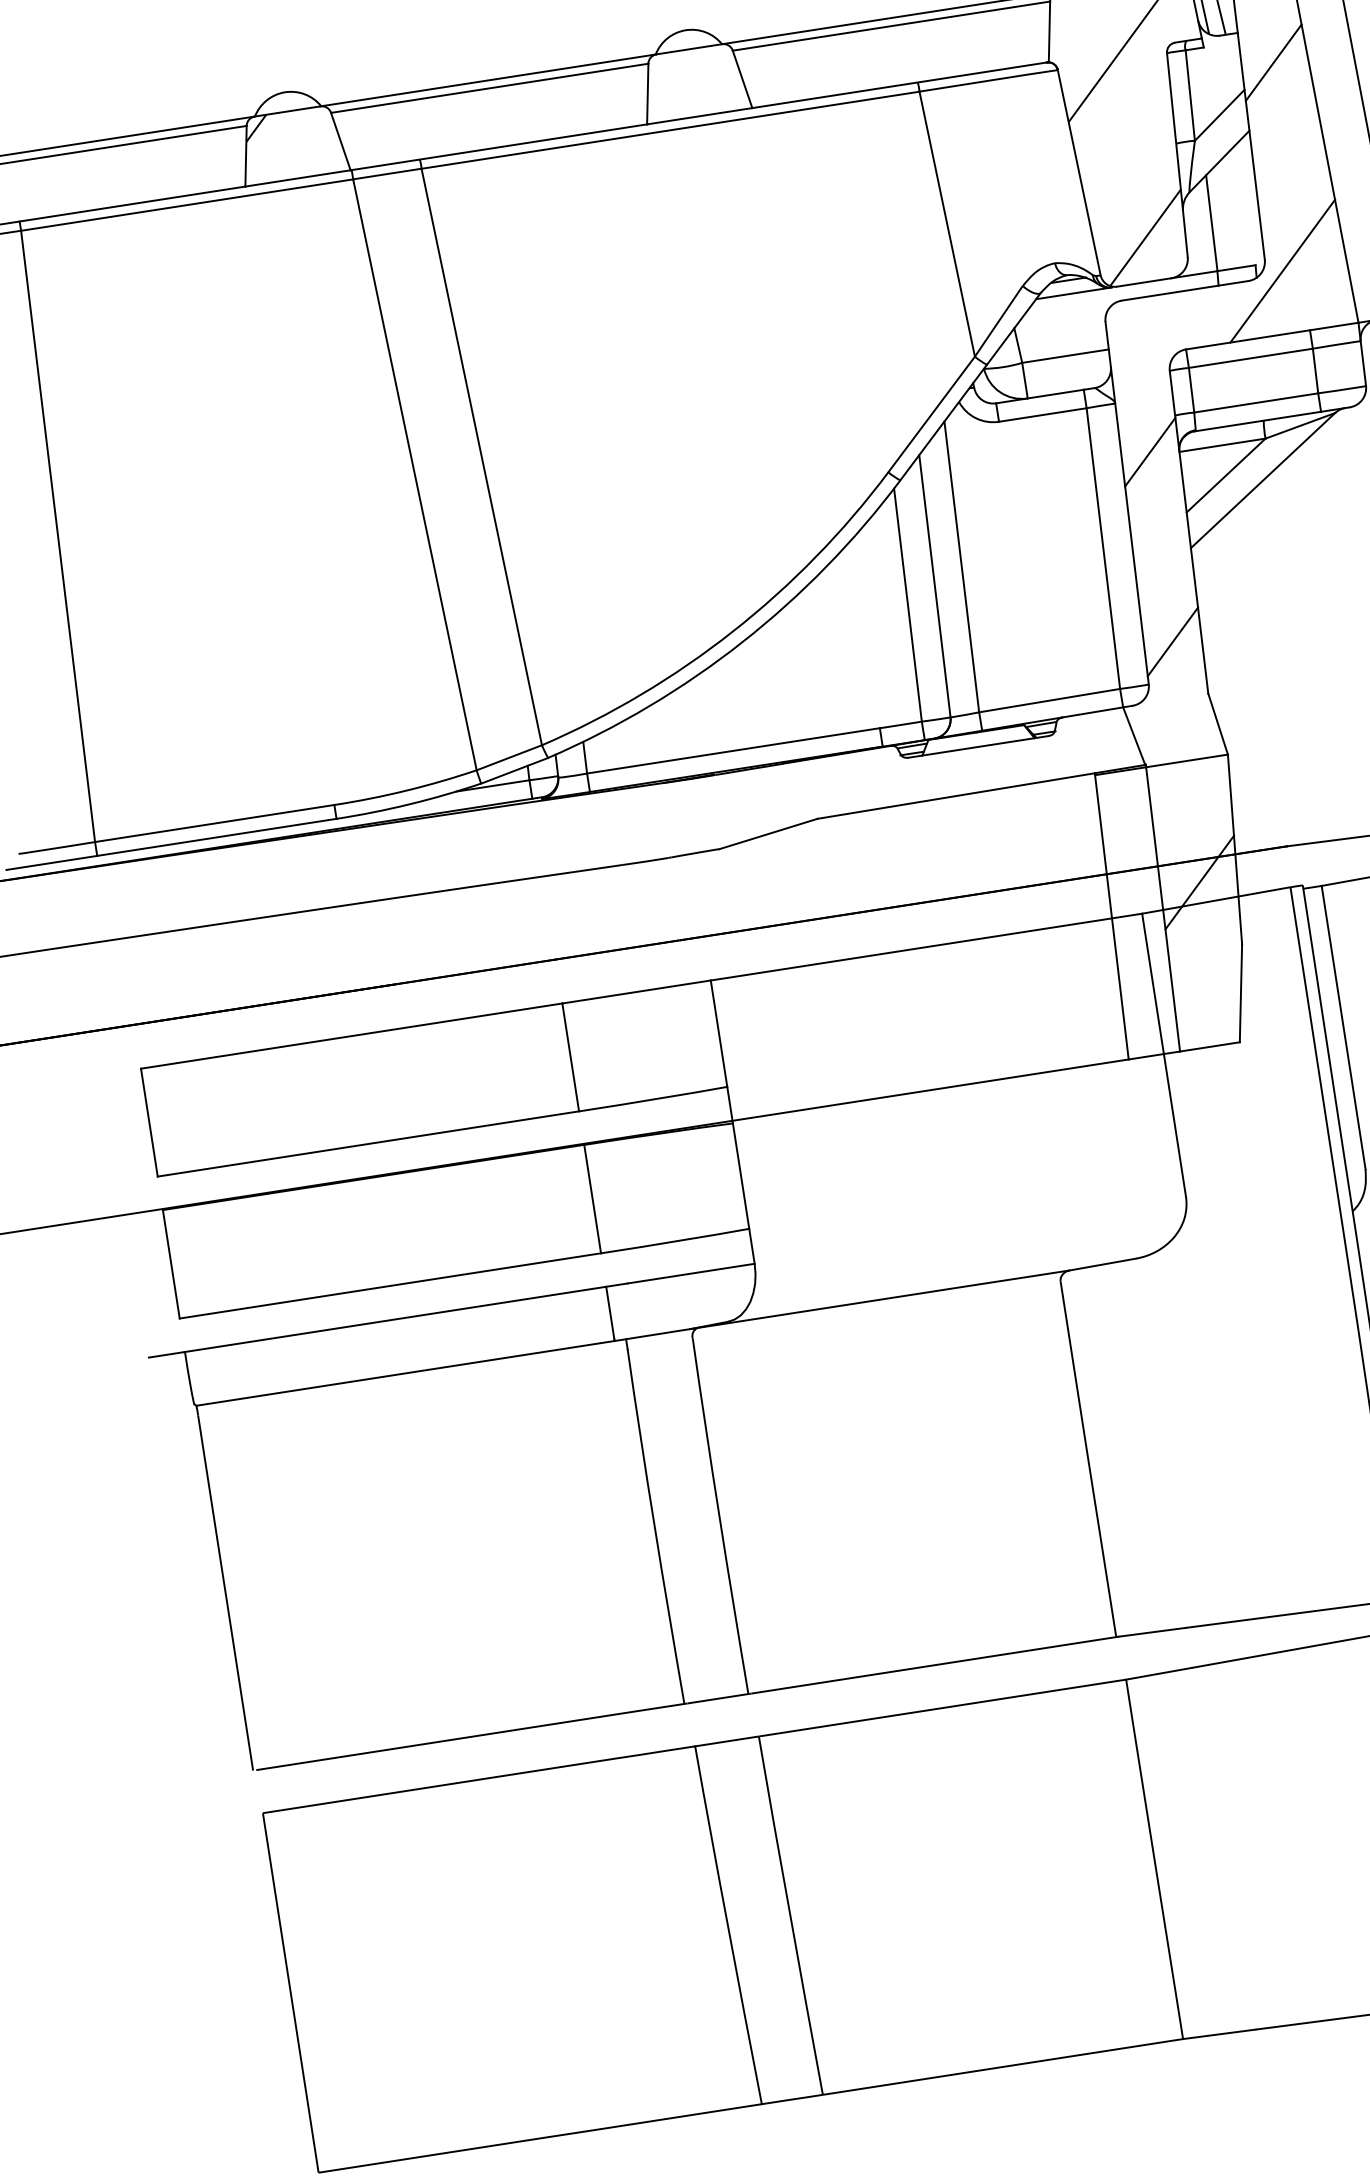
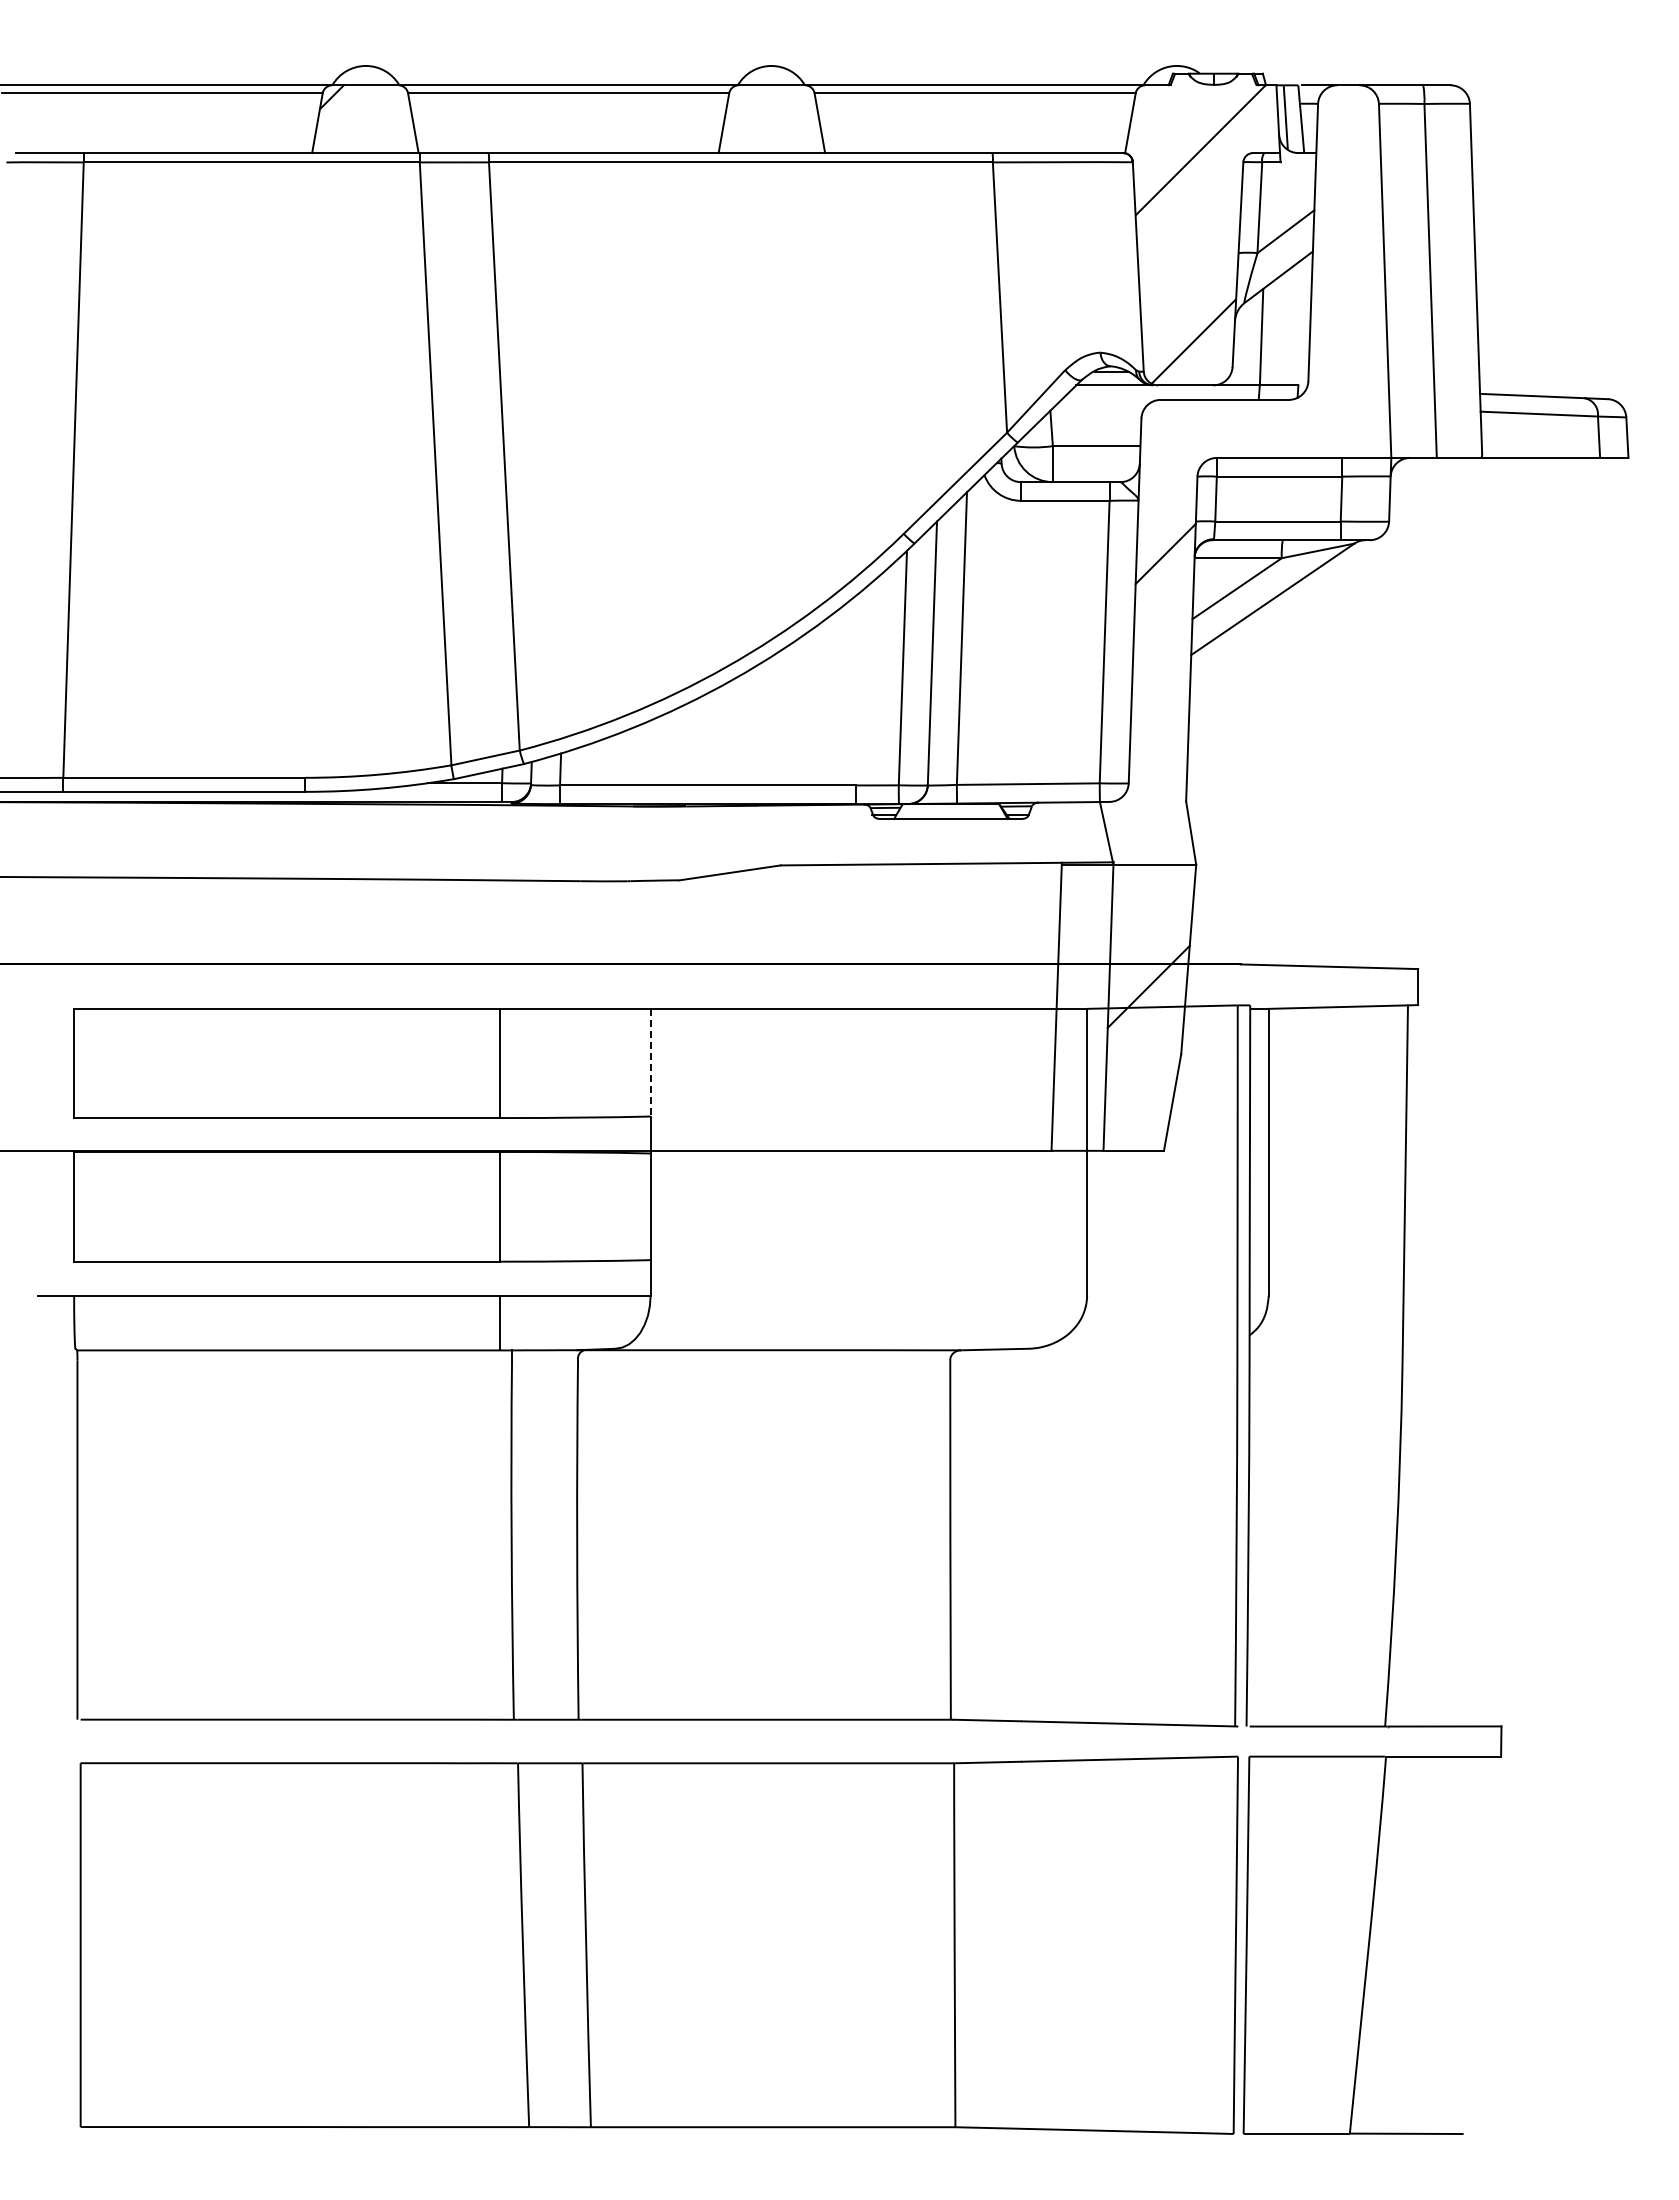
line: (1273, 62) -> (1347, 187), removed
line: (1281, 270) -> (1323, 394), removed
line: (1172, 641) -> (1158, 744), removed
line: (718, 1033) -> (650, 1062), solid -> dashed

